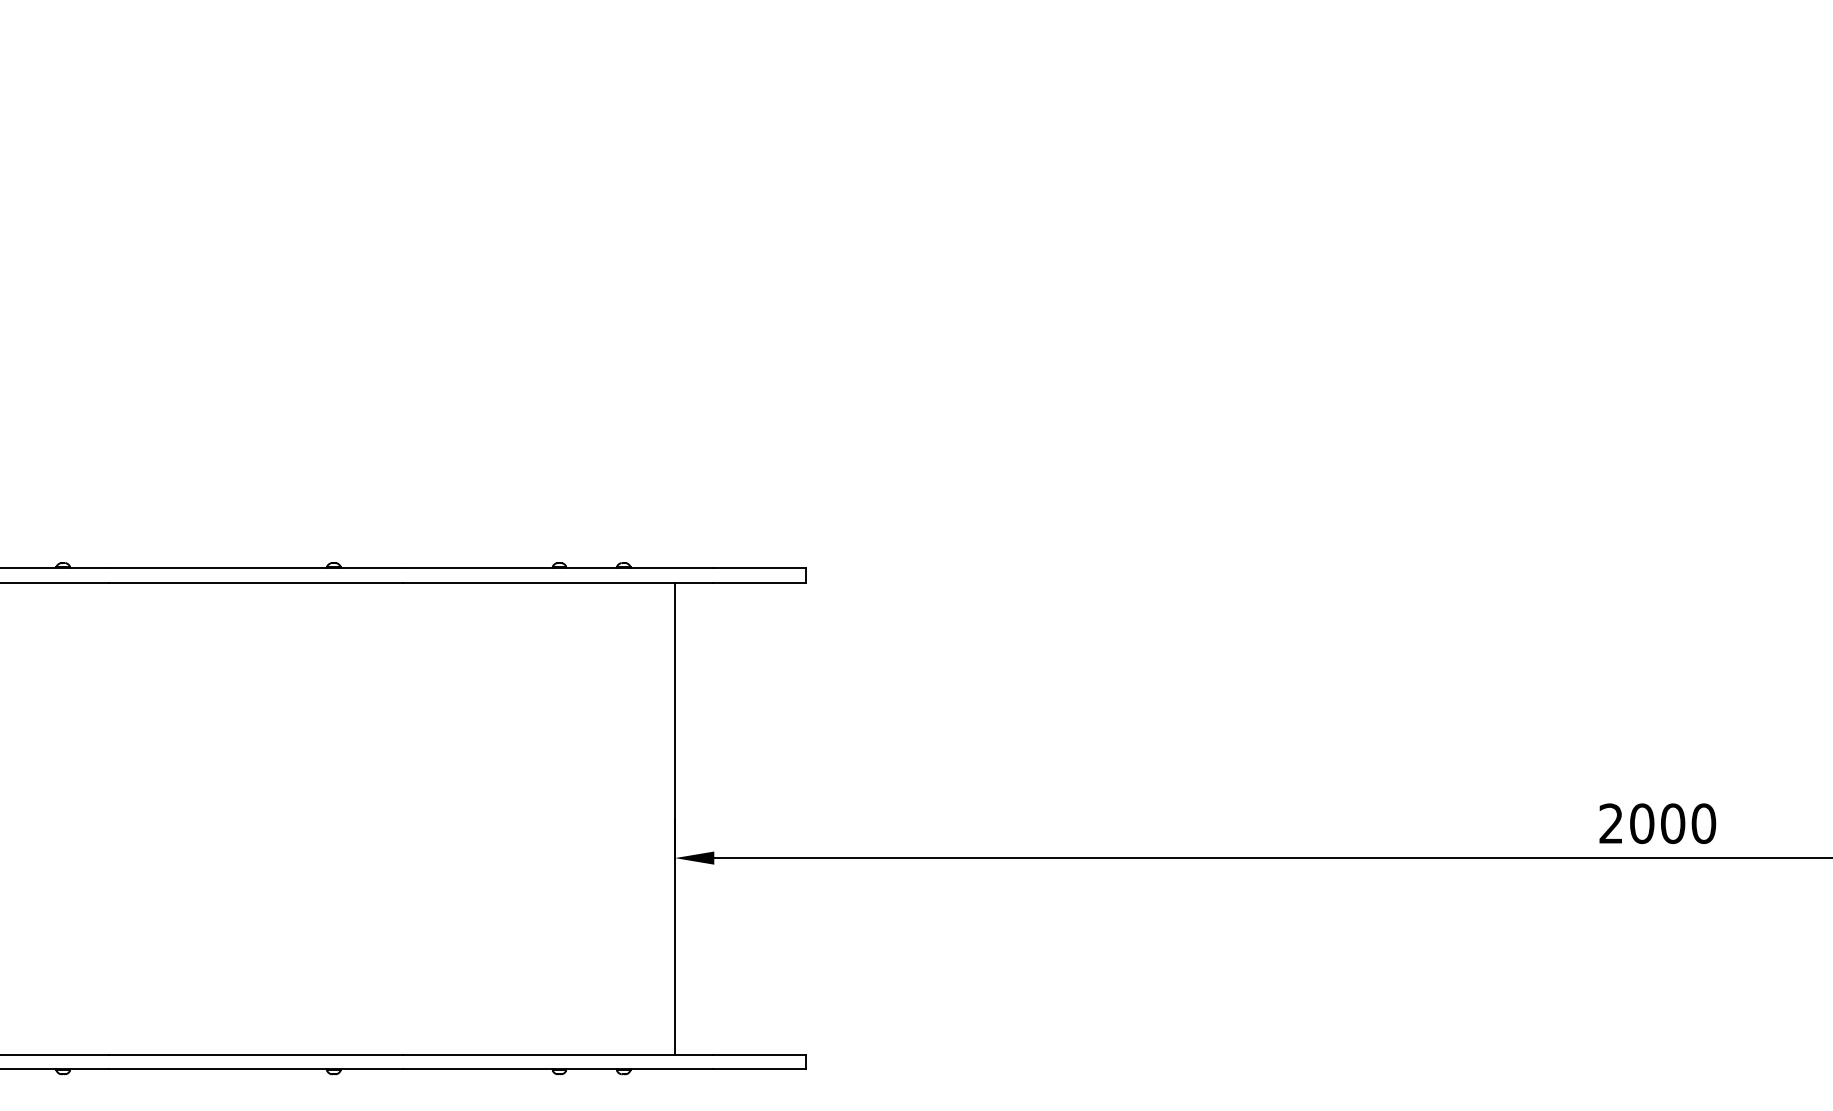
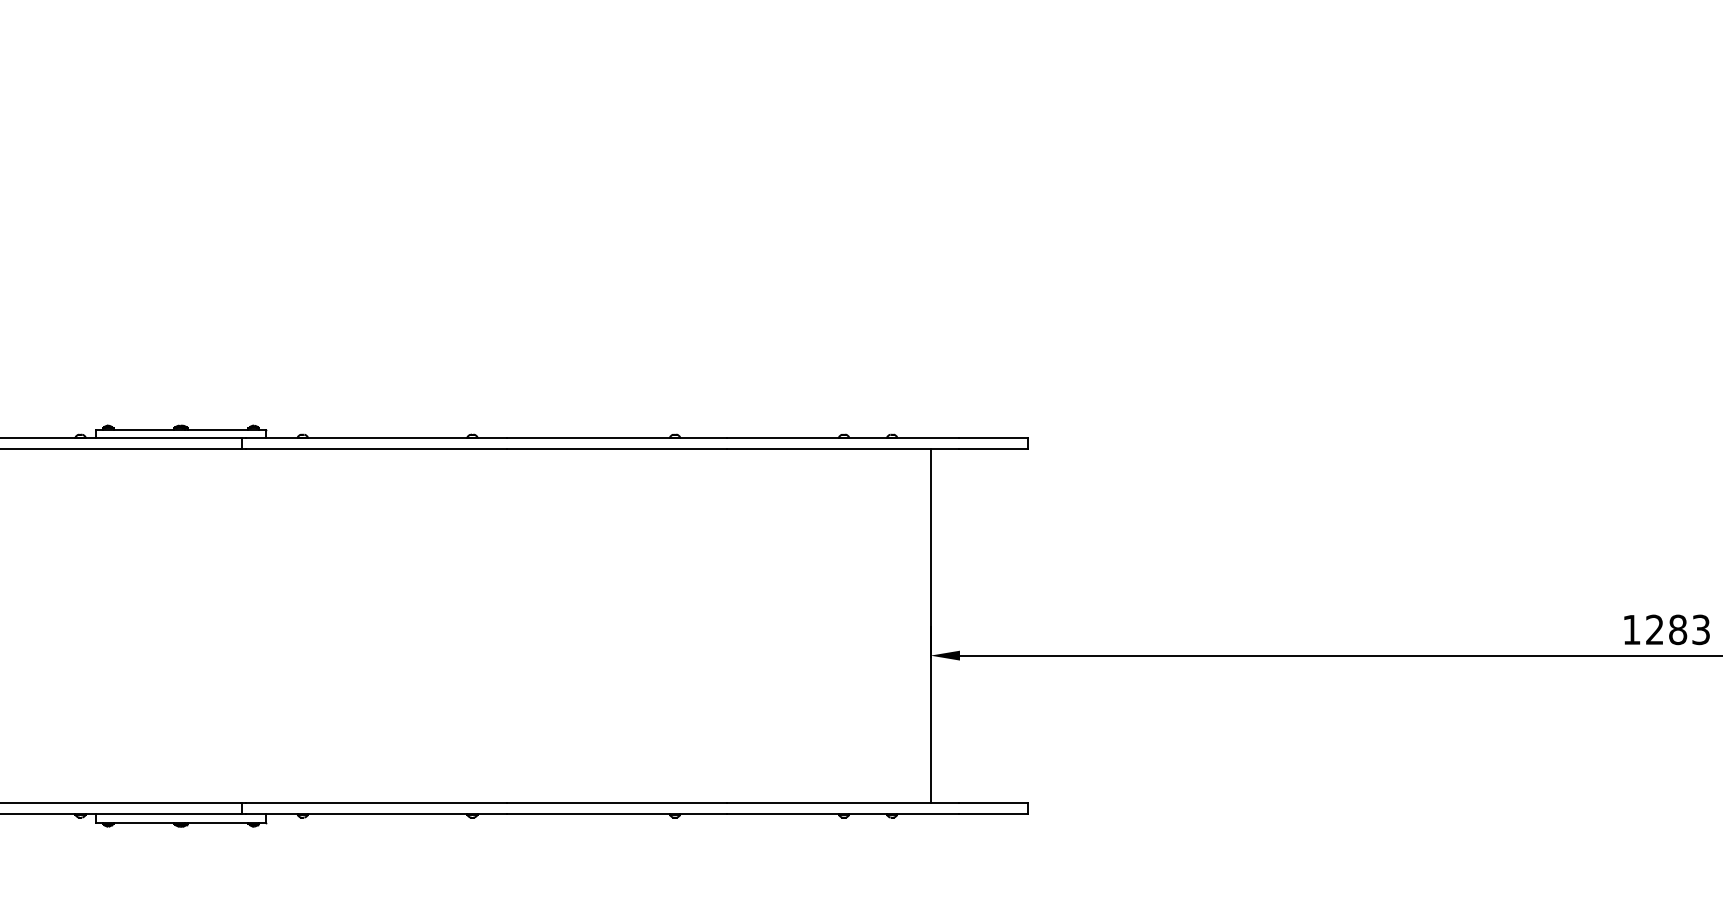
text: (1657, 823) -> (1666, 629), 2000 -> 1283

